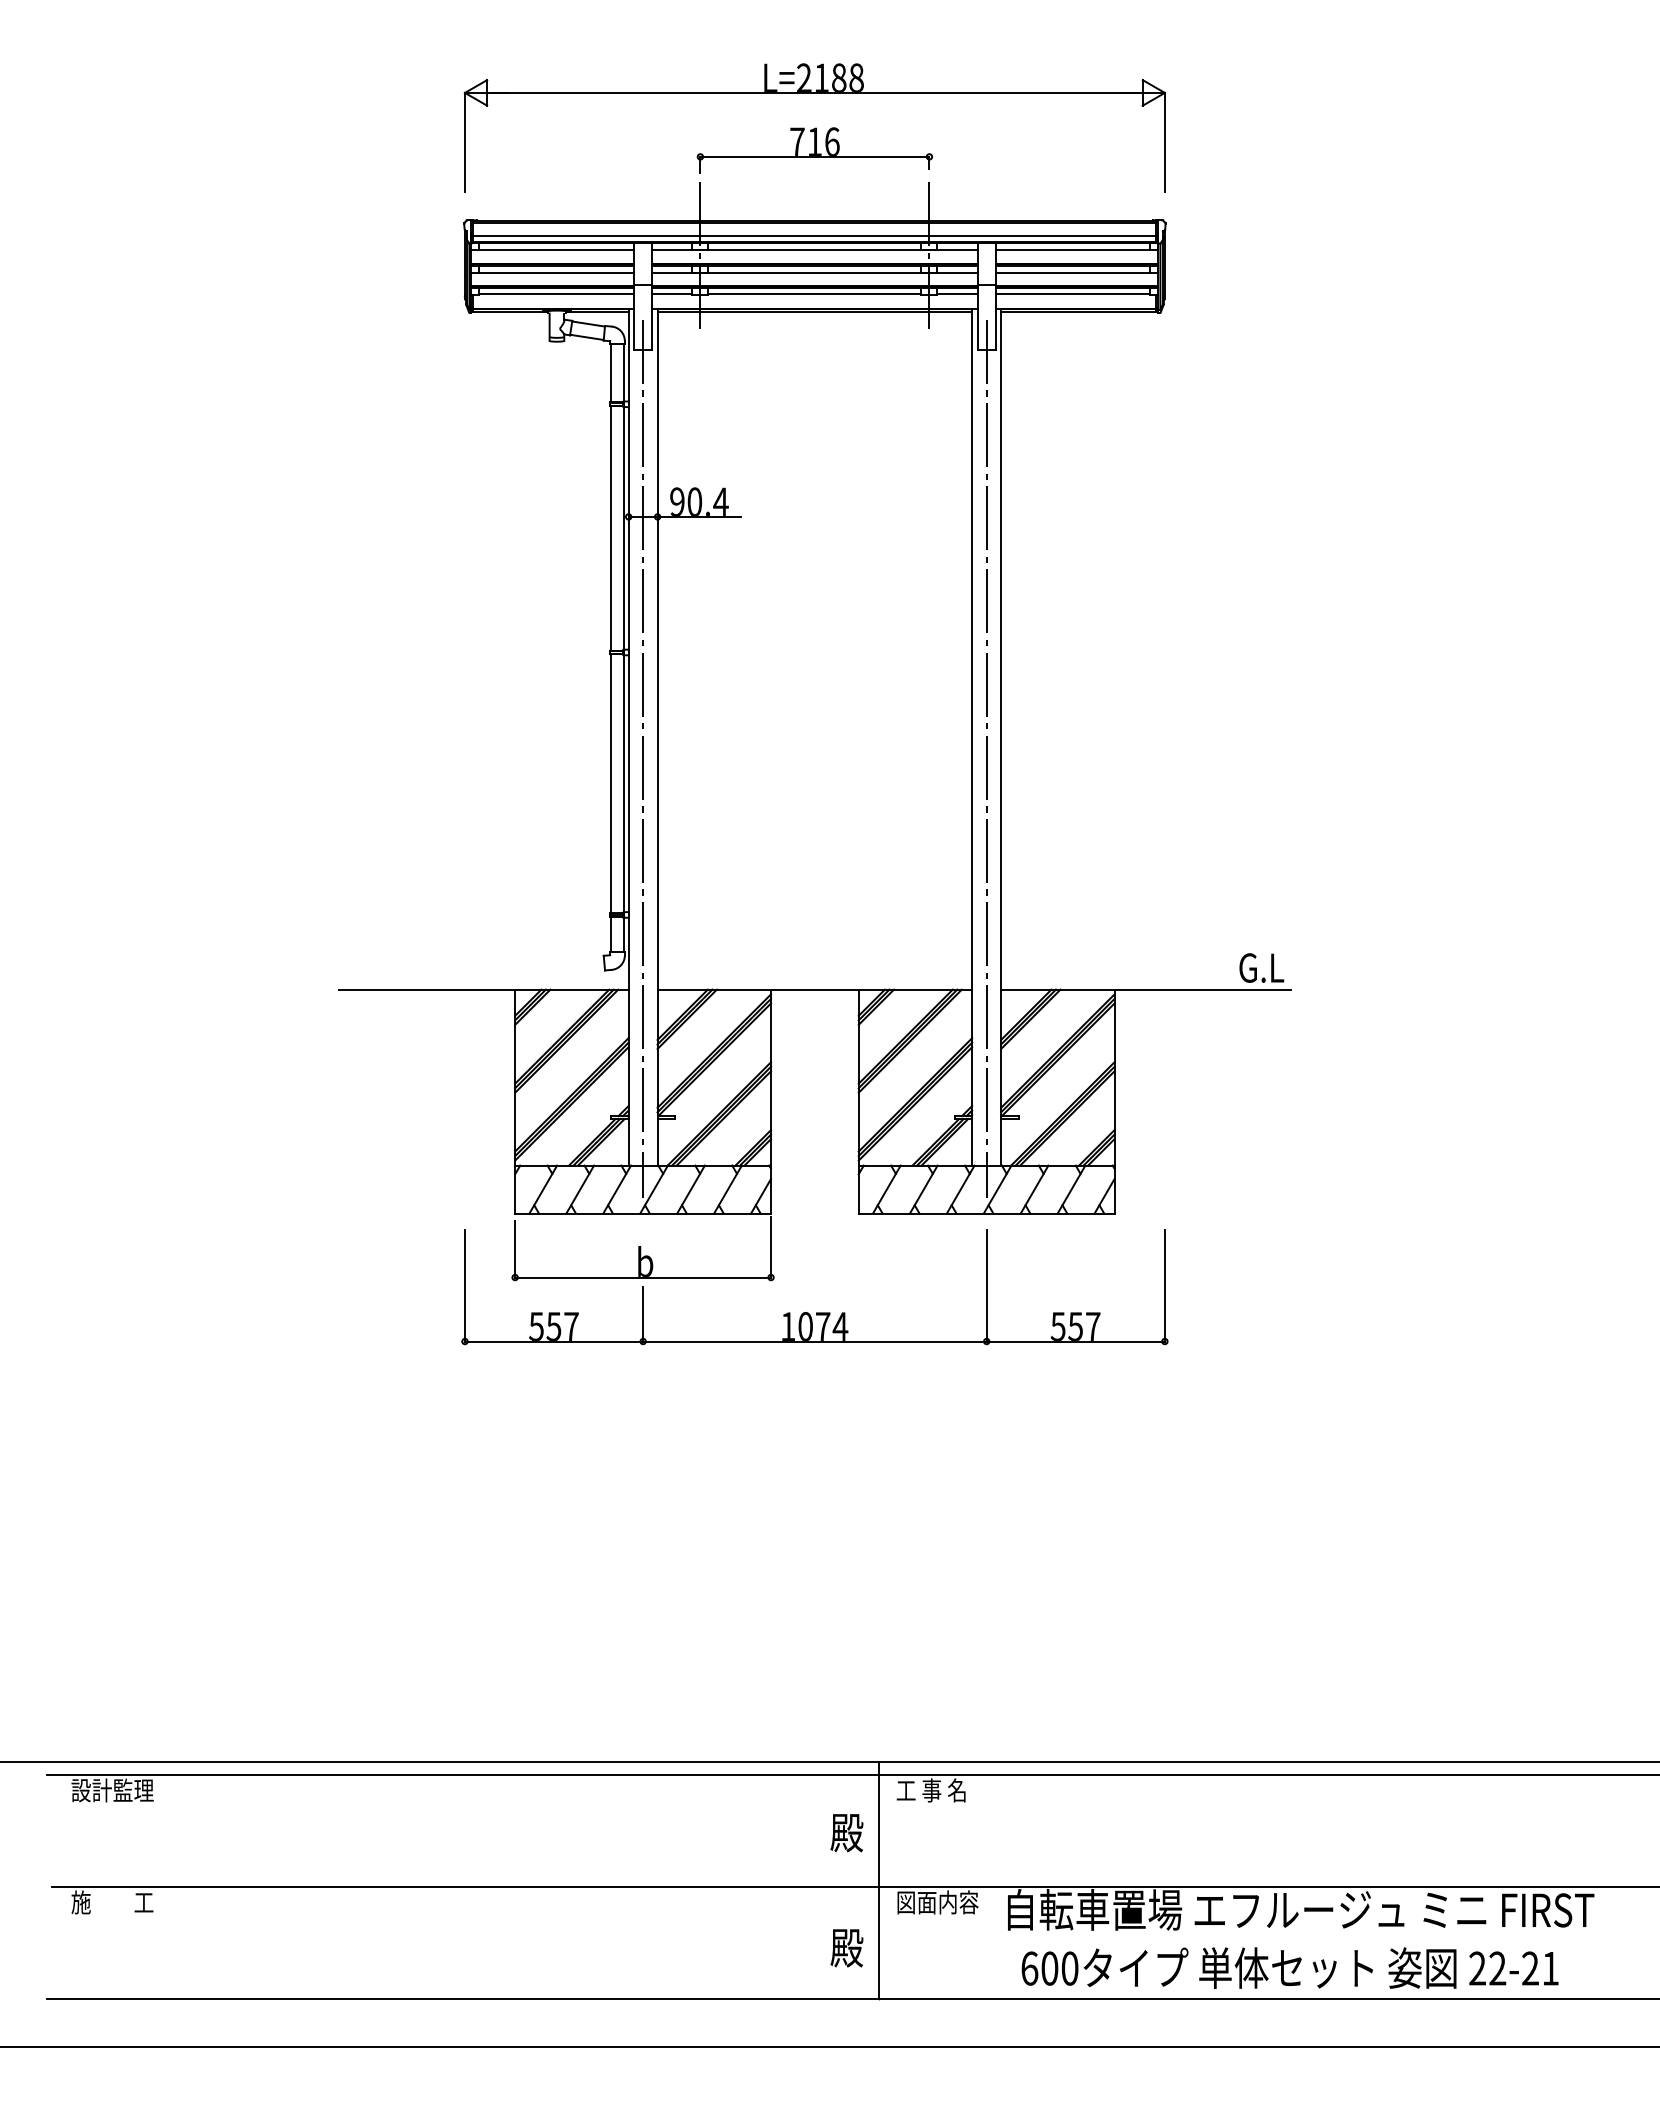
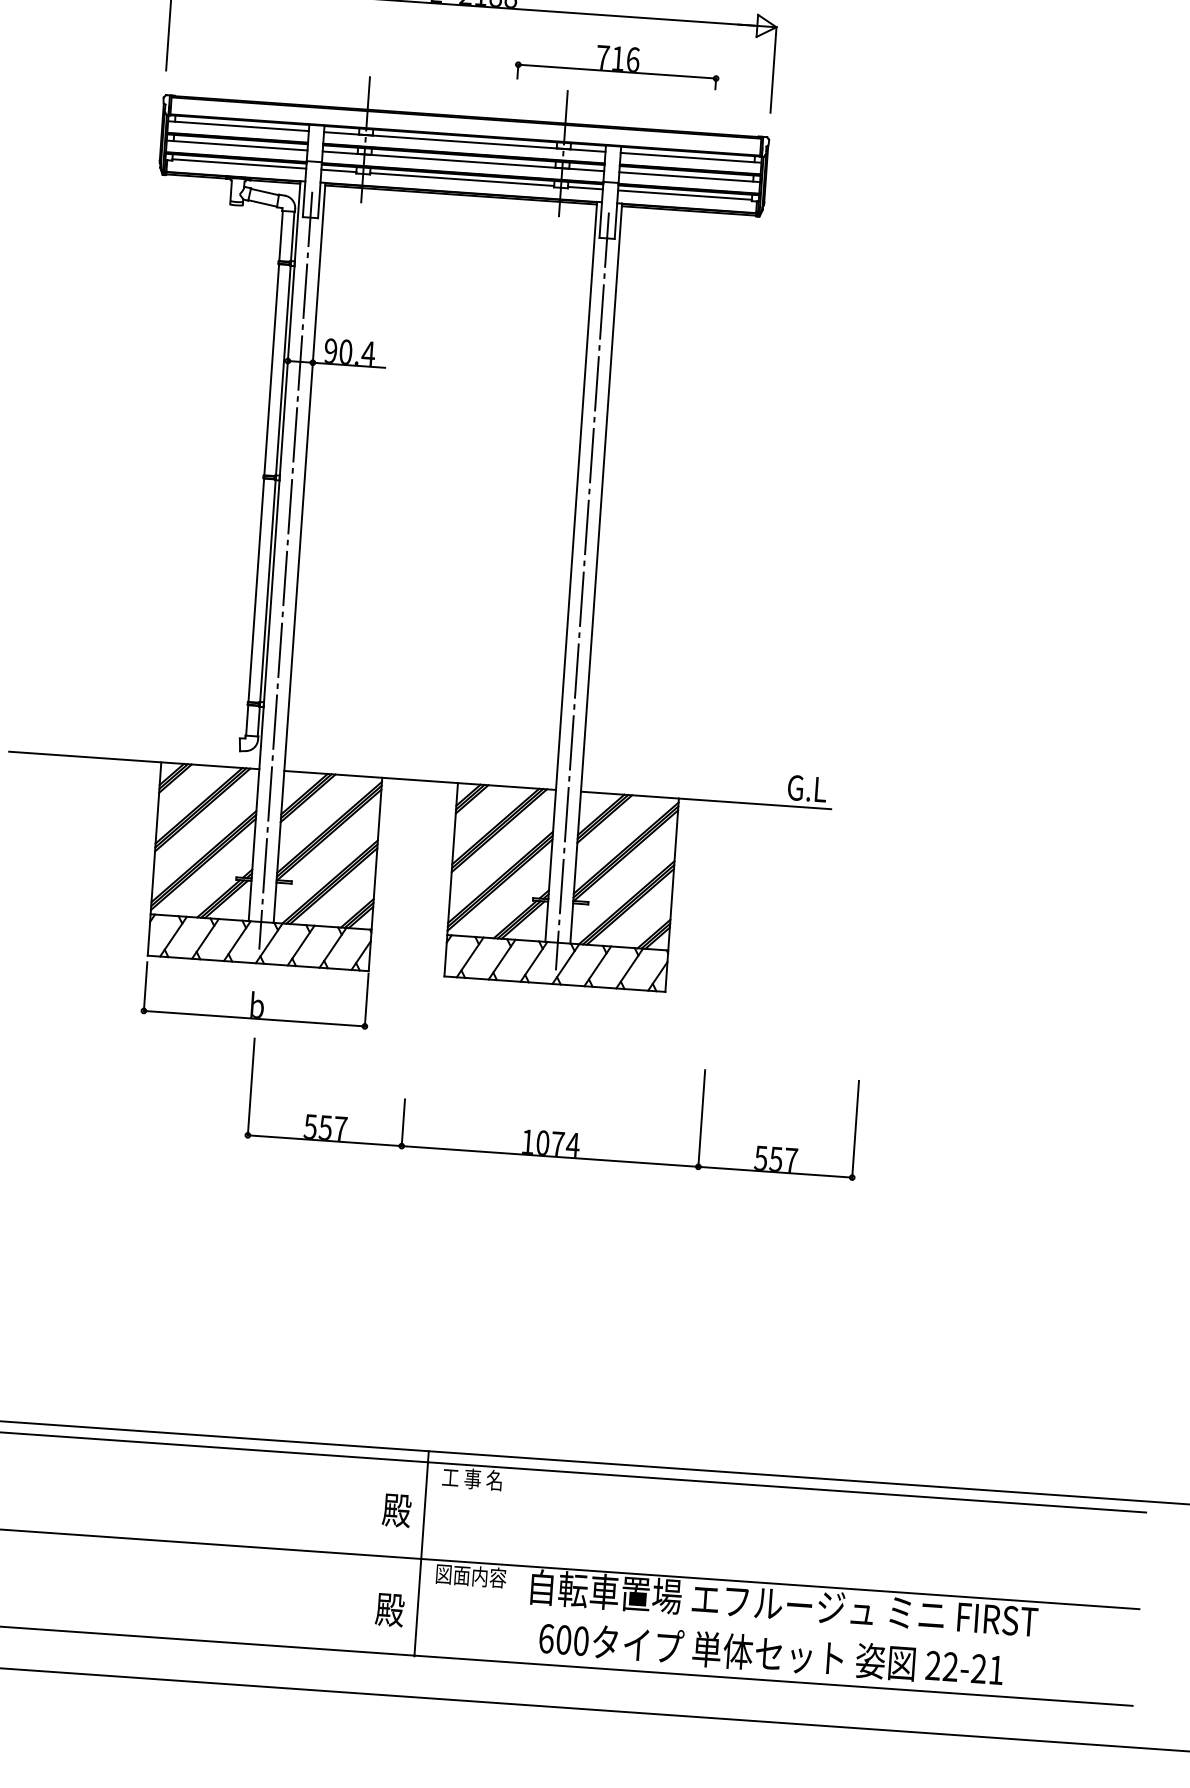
part: (814, 150) -> (617, 66), moved
line: (814, 236) -> (465, 130), removed
part: (816, 1312) -> (553, 1131), moved

